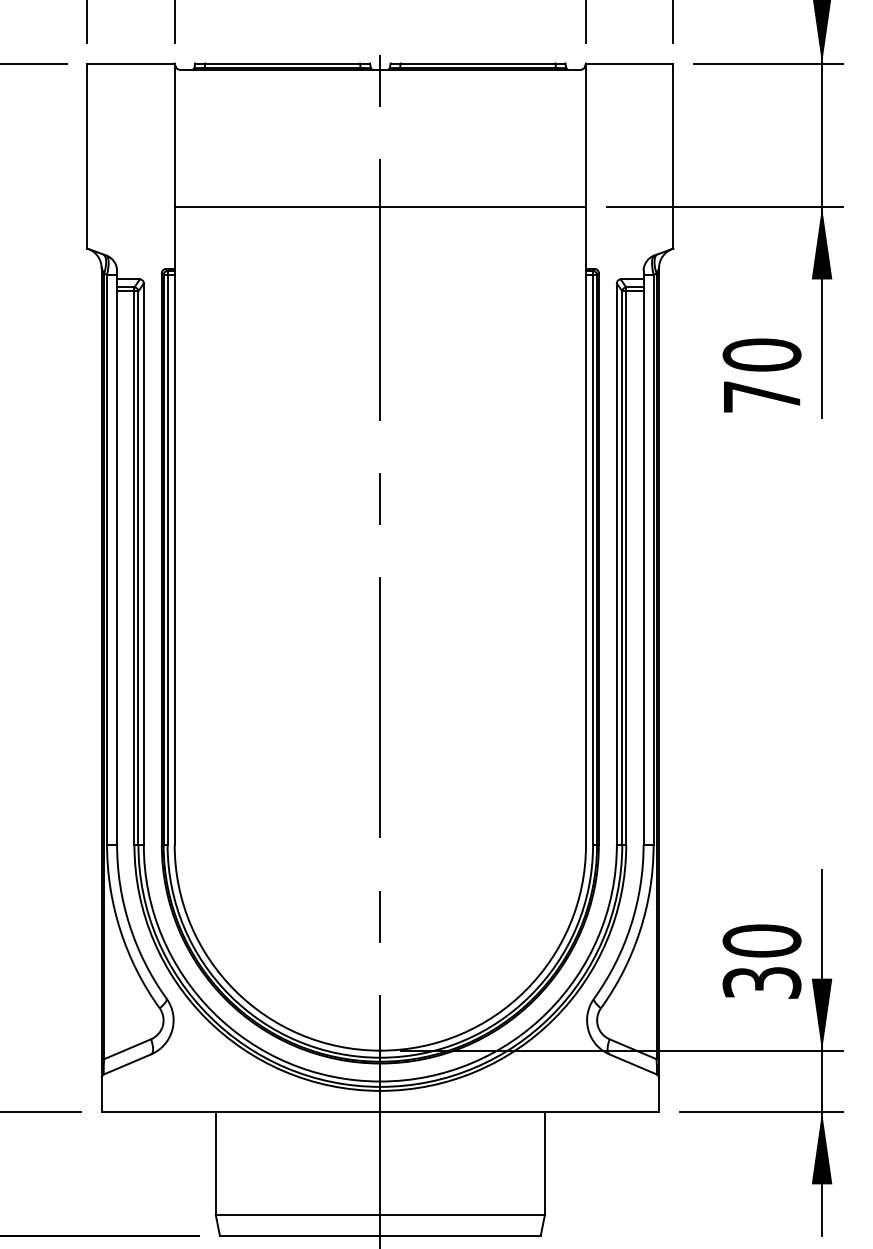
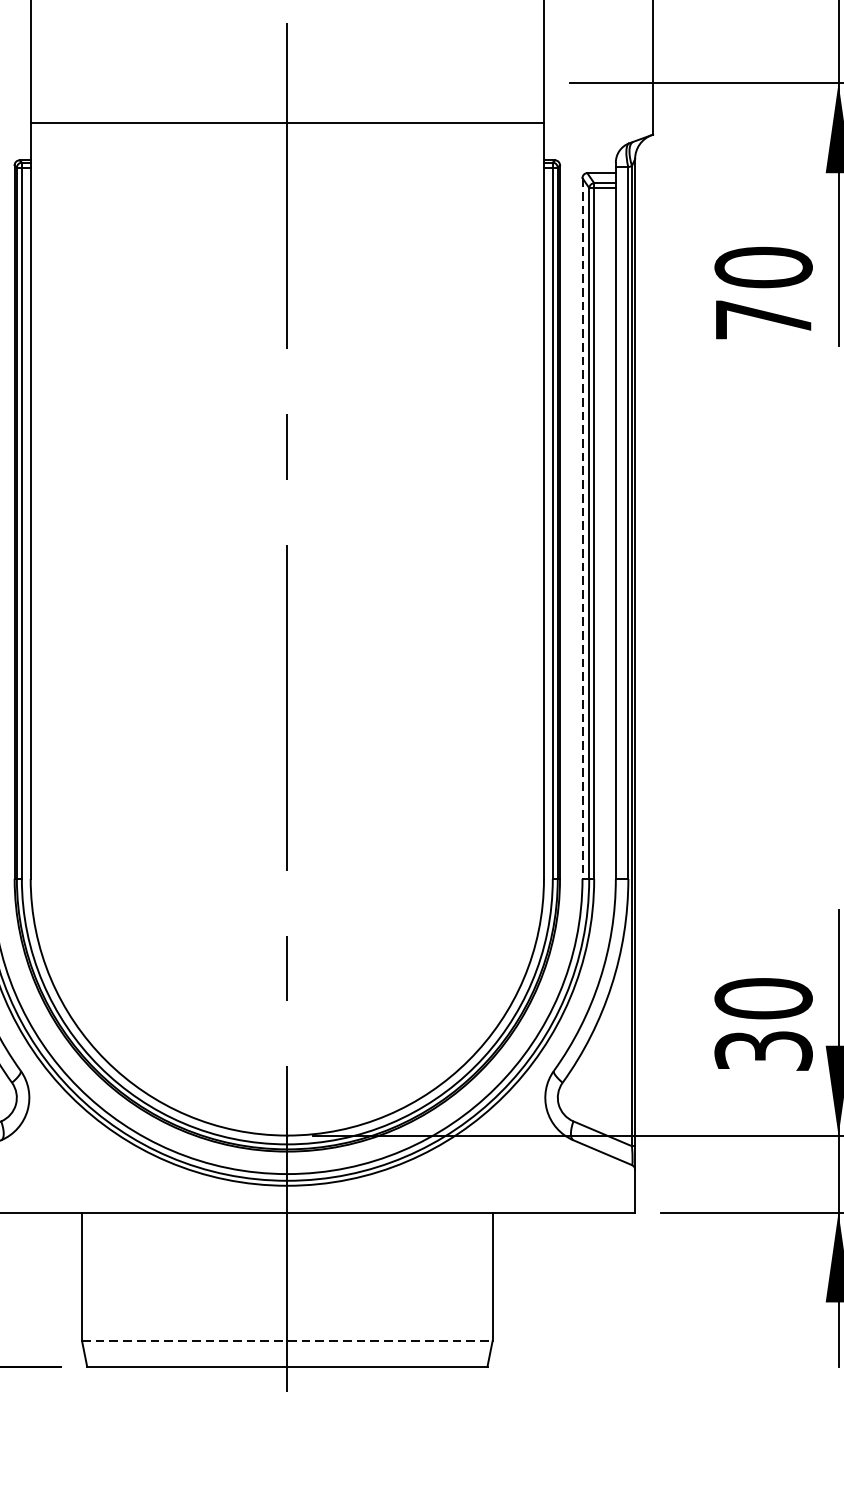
line: (380, 207) -> (287, 123), moved
line: (616, 564) -> (582, 528), solid -> dashed
line: (380, 1215) -> (287, 1341), solid -> dashed

